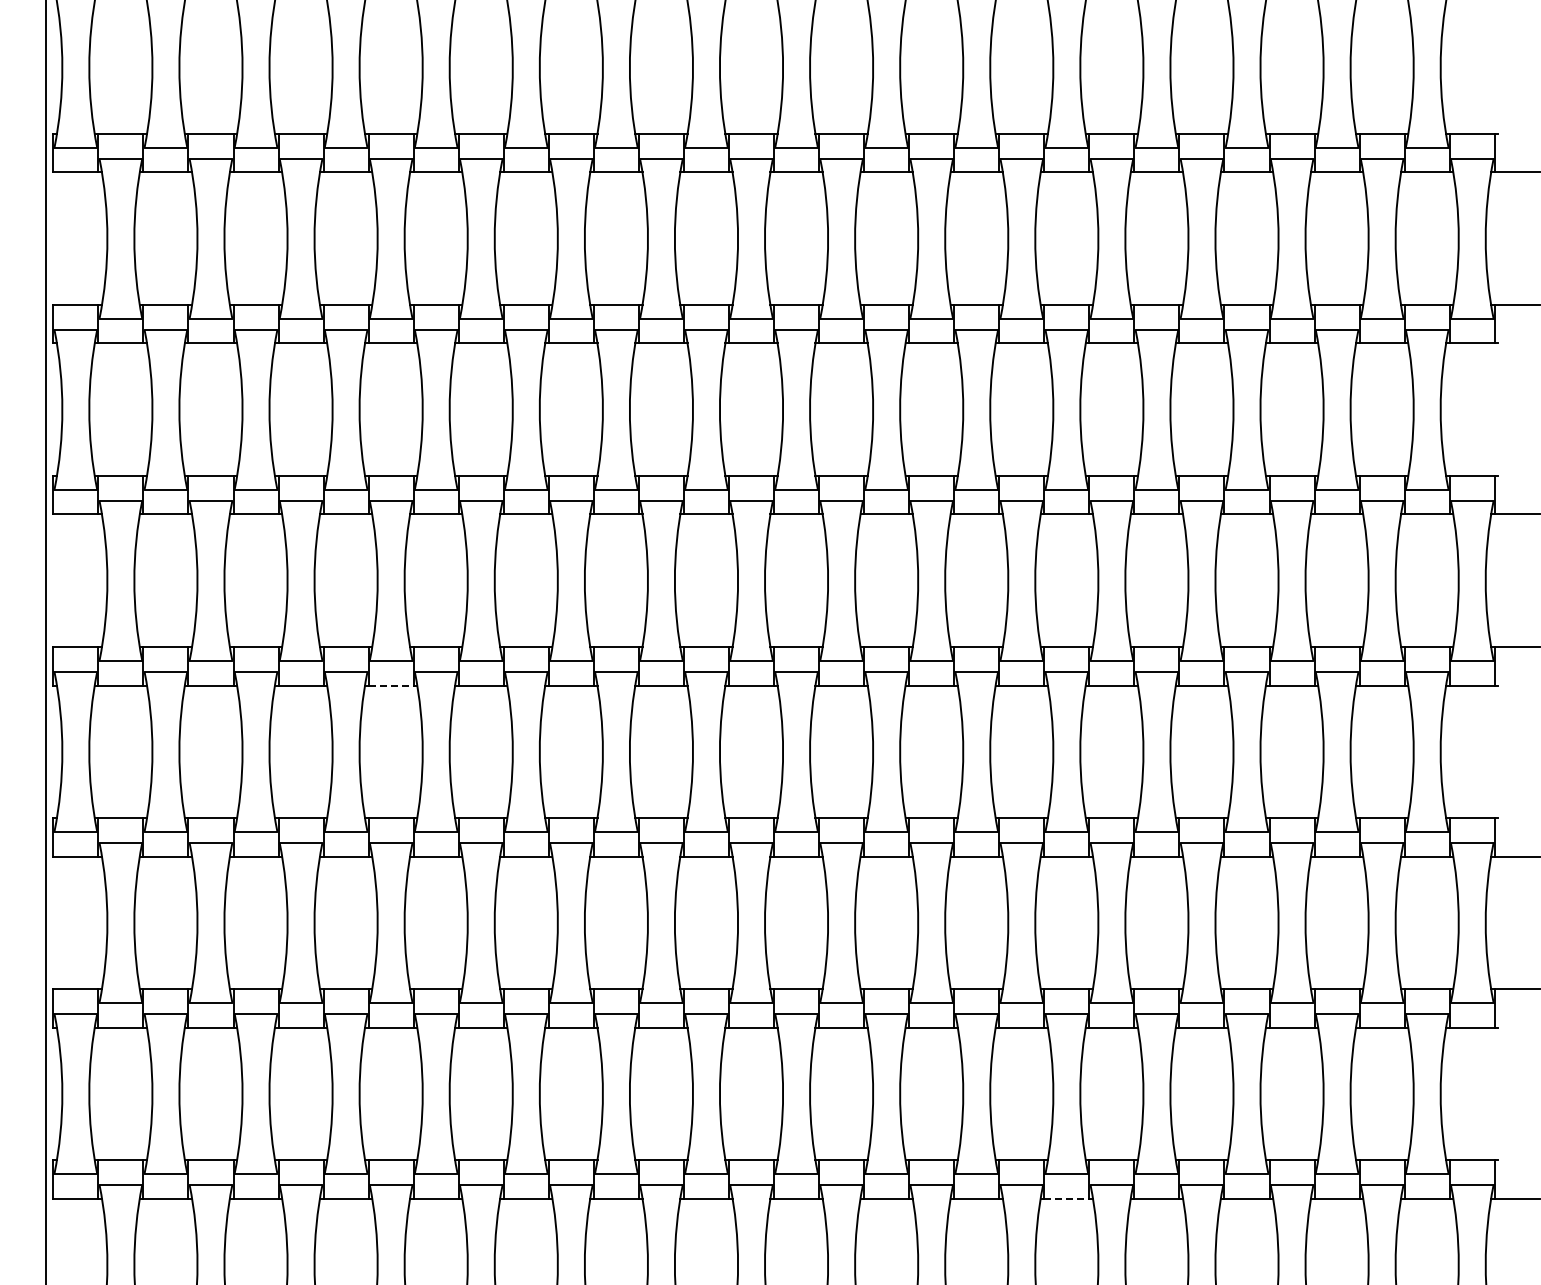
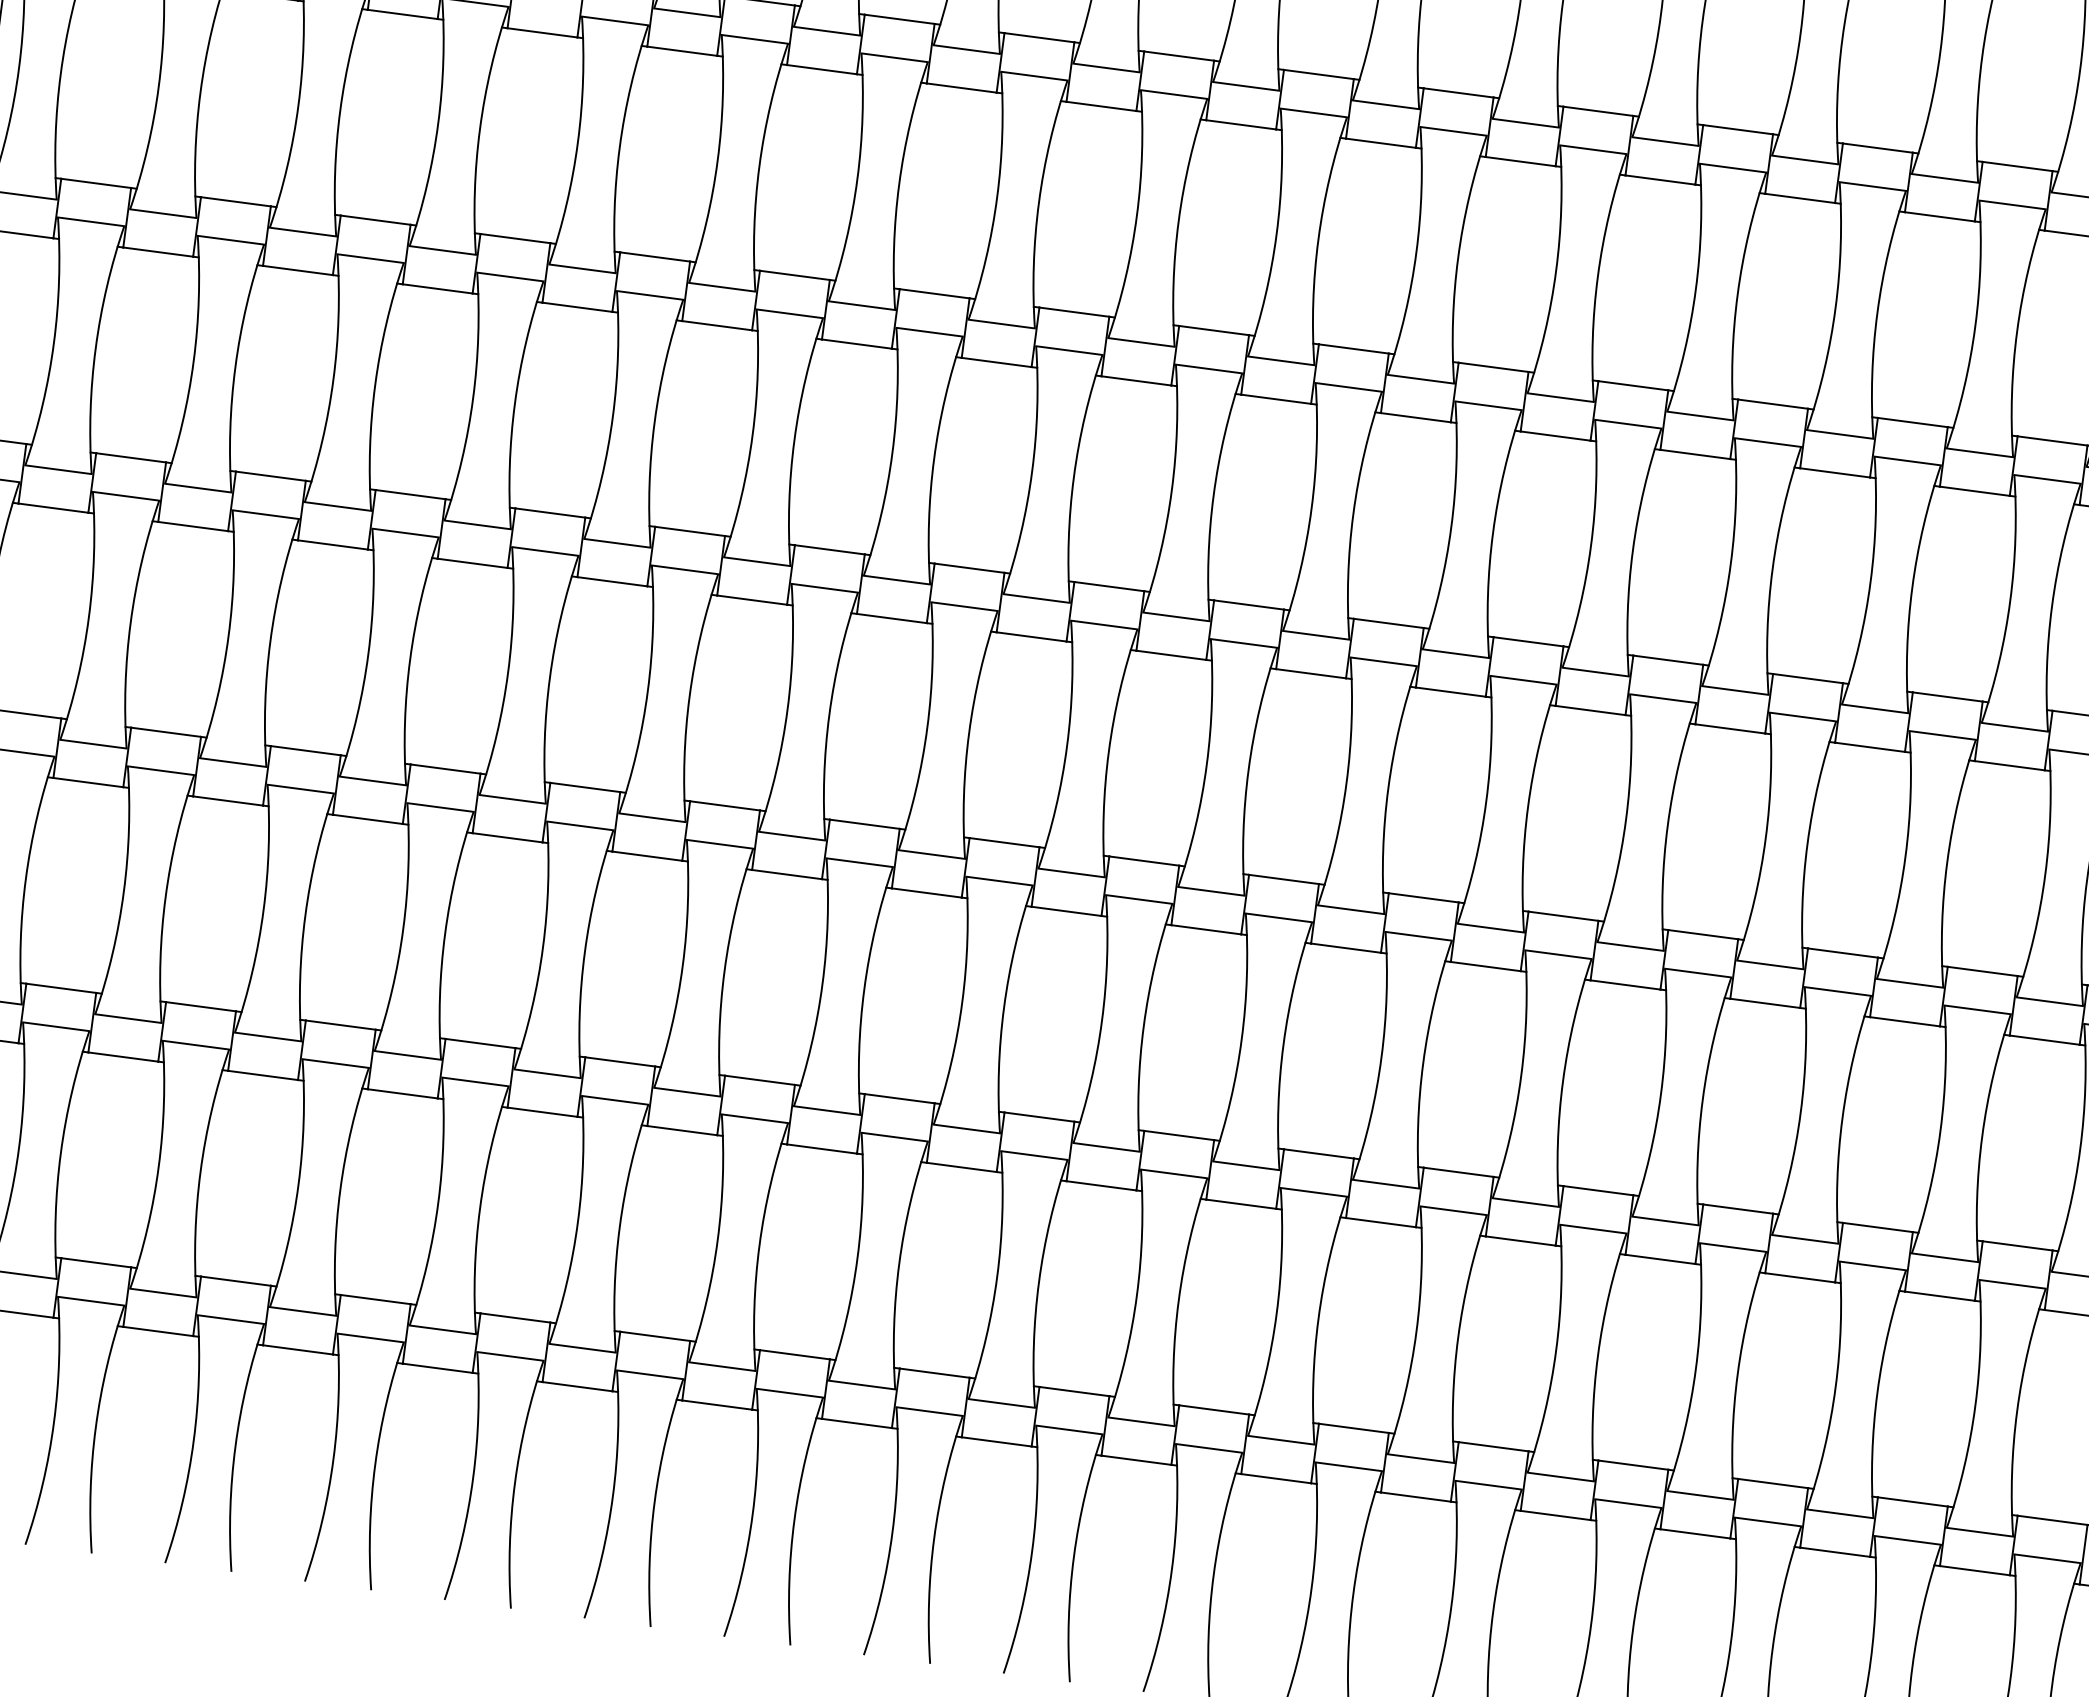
line: (391, 685) -> (473, 563), dashed -> solid
line: (1066, 1198) -> (1415, 1496), dashed -> solid

